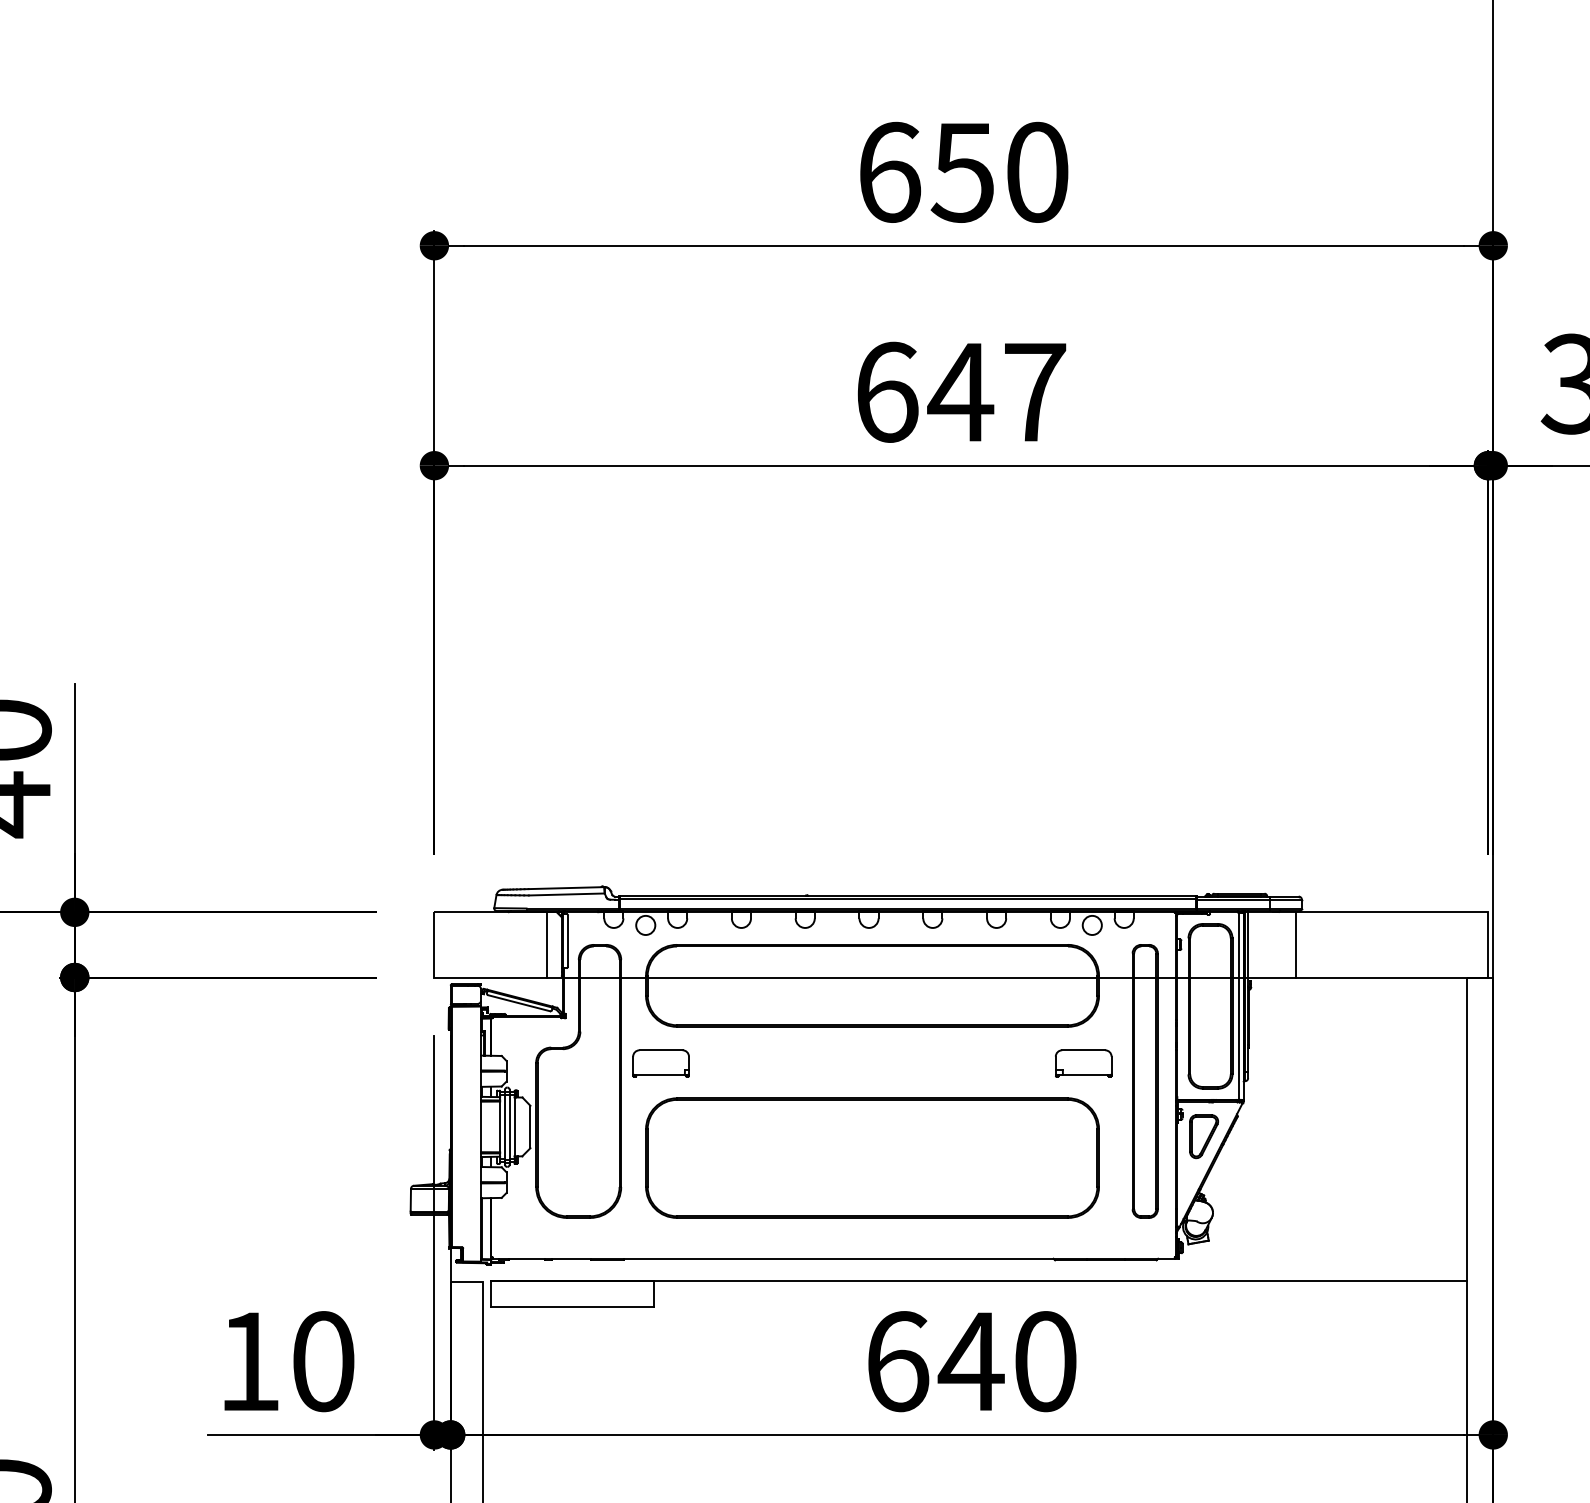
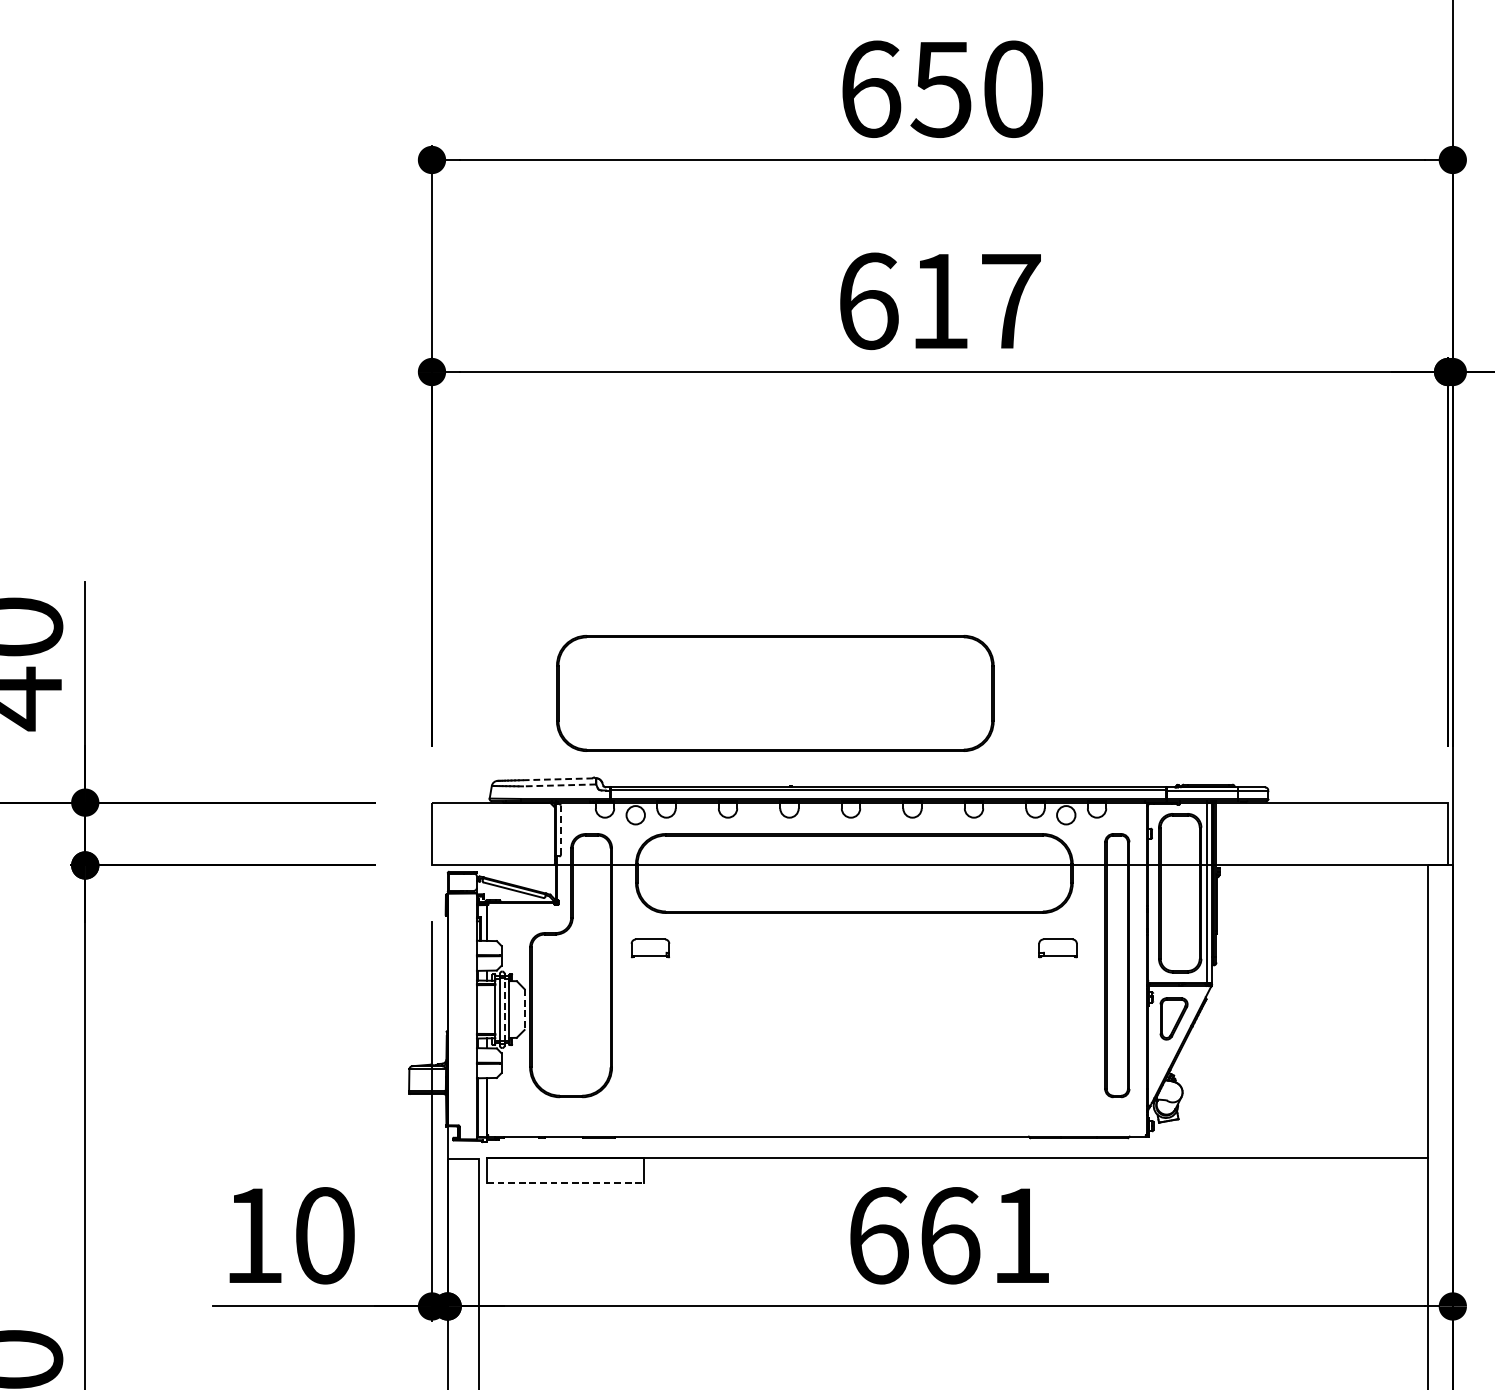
text: (960, 392) -> (939, 301), 647 -> 617
line: (566, 888) -> (559, 779), solid -> dashed
line: (566, 894) -> (559, 785), solid -> dashed
line: (568, 941) -> (561, 830), solid -> dashed
line: (546, 944) -> (540, 833), removed
line: (1296, 944) -> (1263, 833), removed
part: (660, 1063) -> (649, 948), size x0.7
part: (1083, 1063) -> (1057, 948), size x0.7
line: (509, 1127) -> (504, 1010), solid -> dashed
line: (530, 1127) -> (524, 1010), solid -> dashed
part: (872, 1157) -> (775, 692), moved
line: (573, 1306) -> (566, 1182), solid -> dashed
text: (1006, 1361) -> (983, 1235), 640 -> 661

